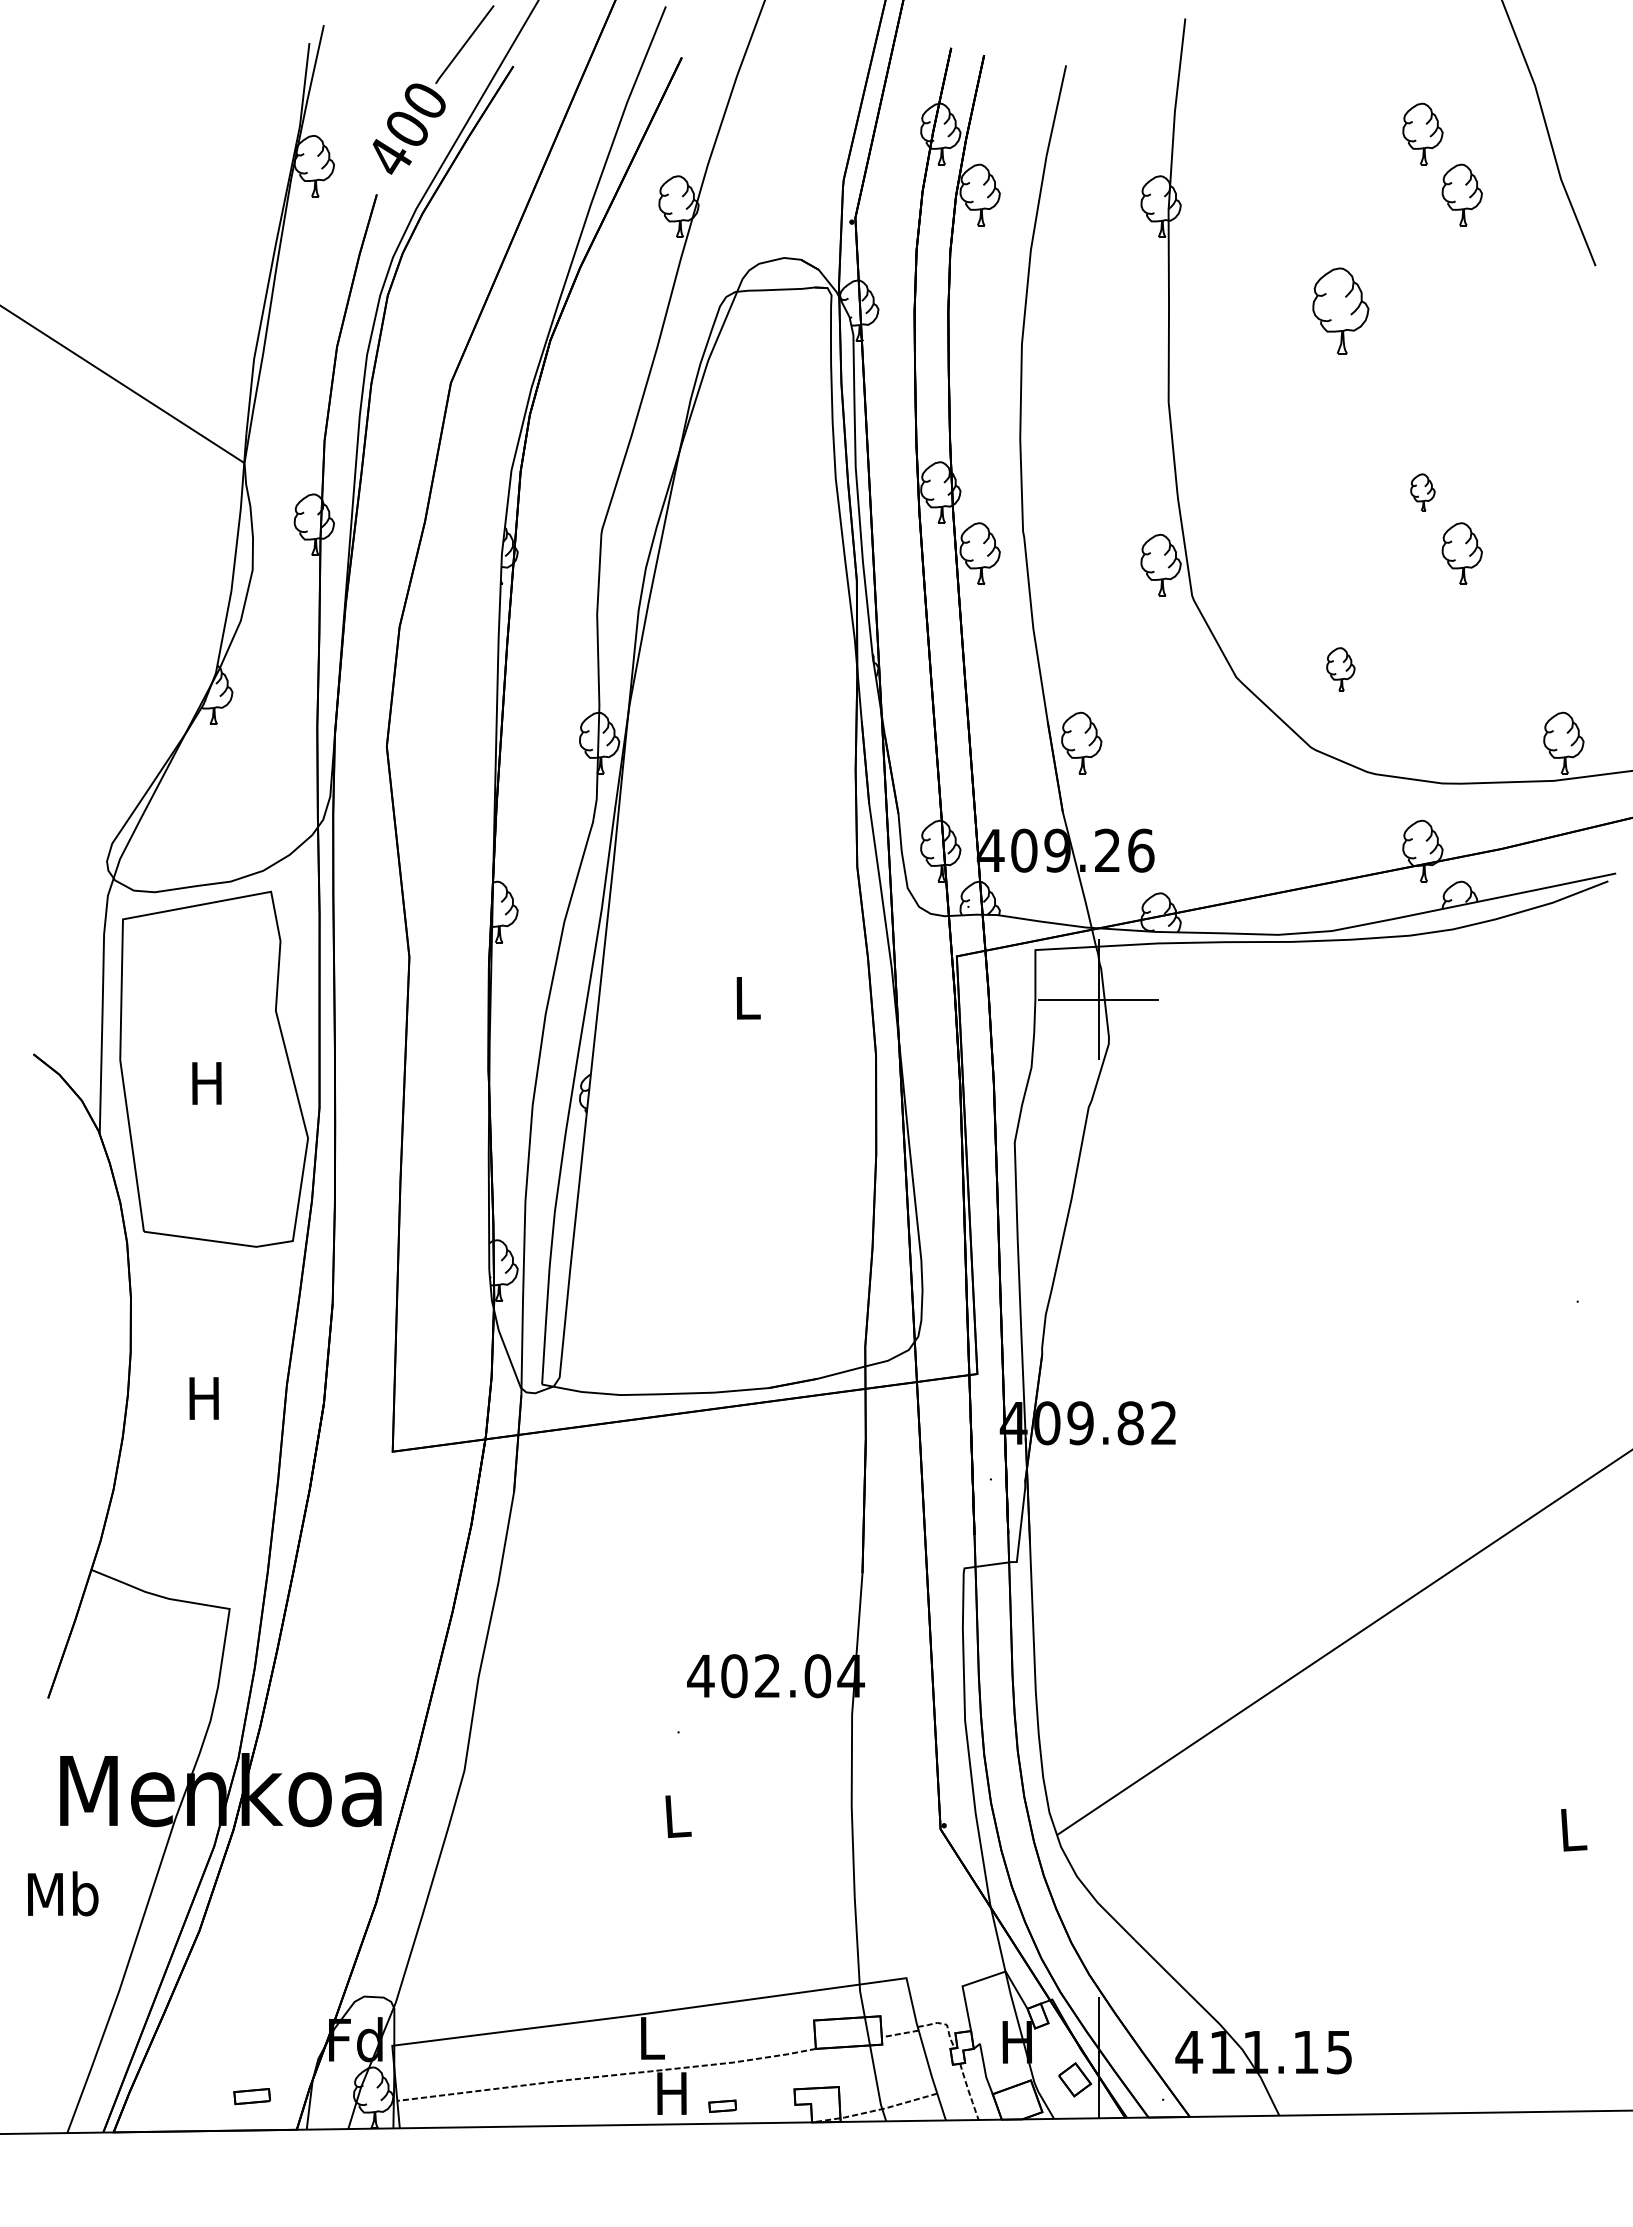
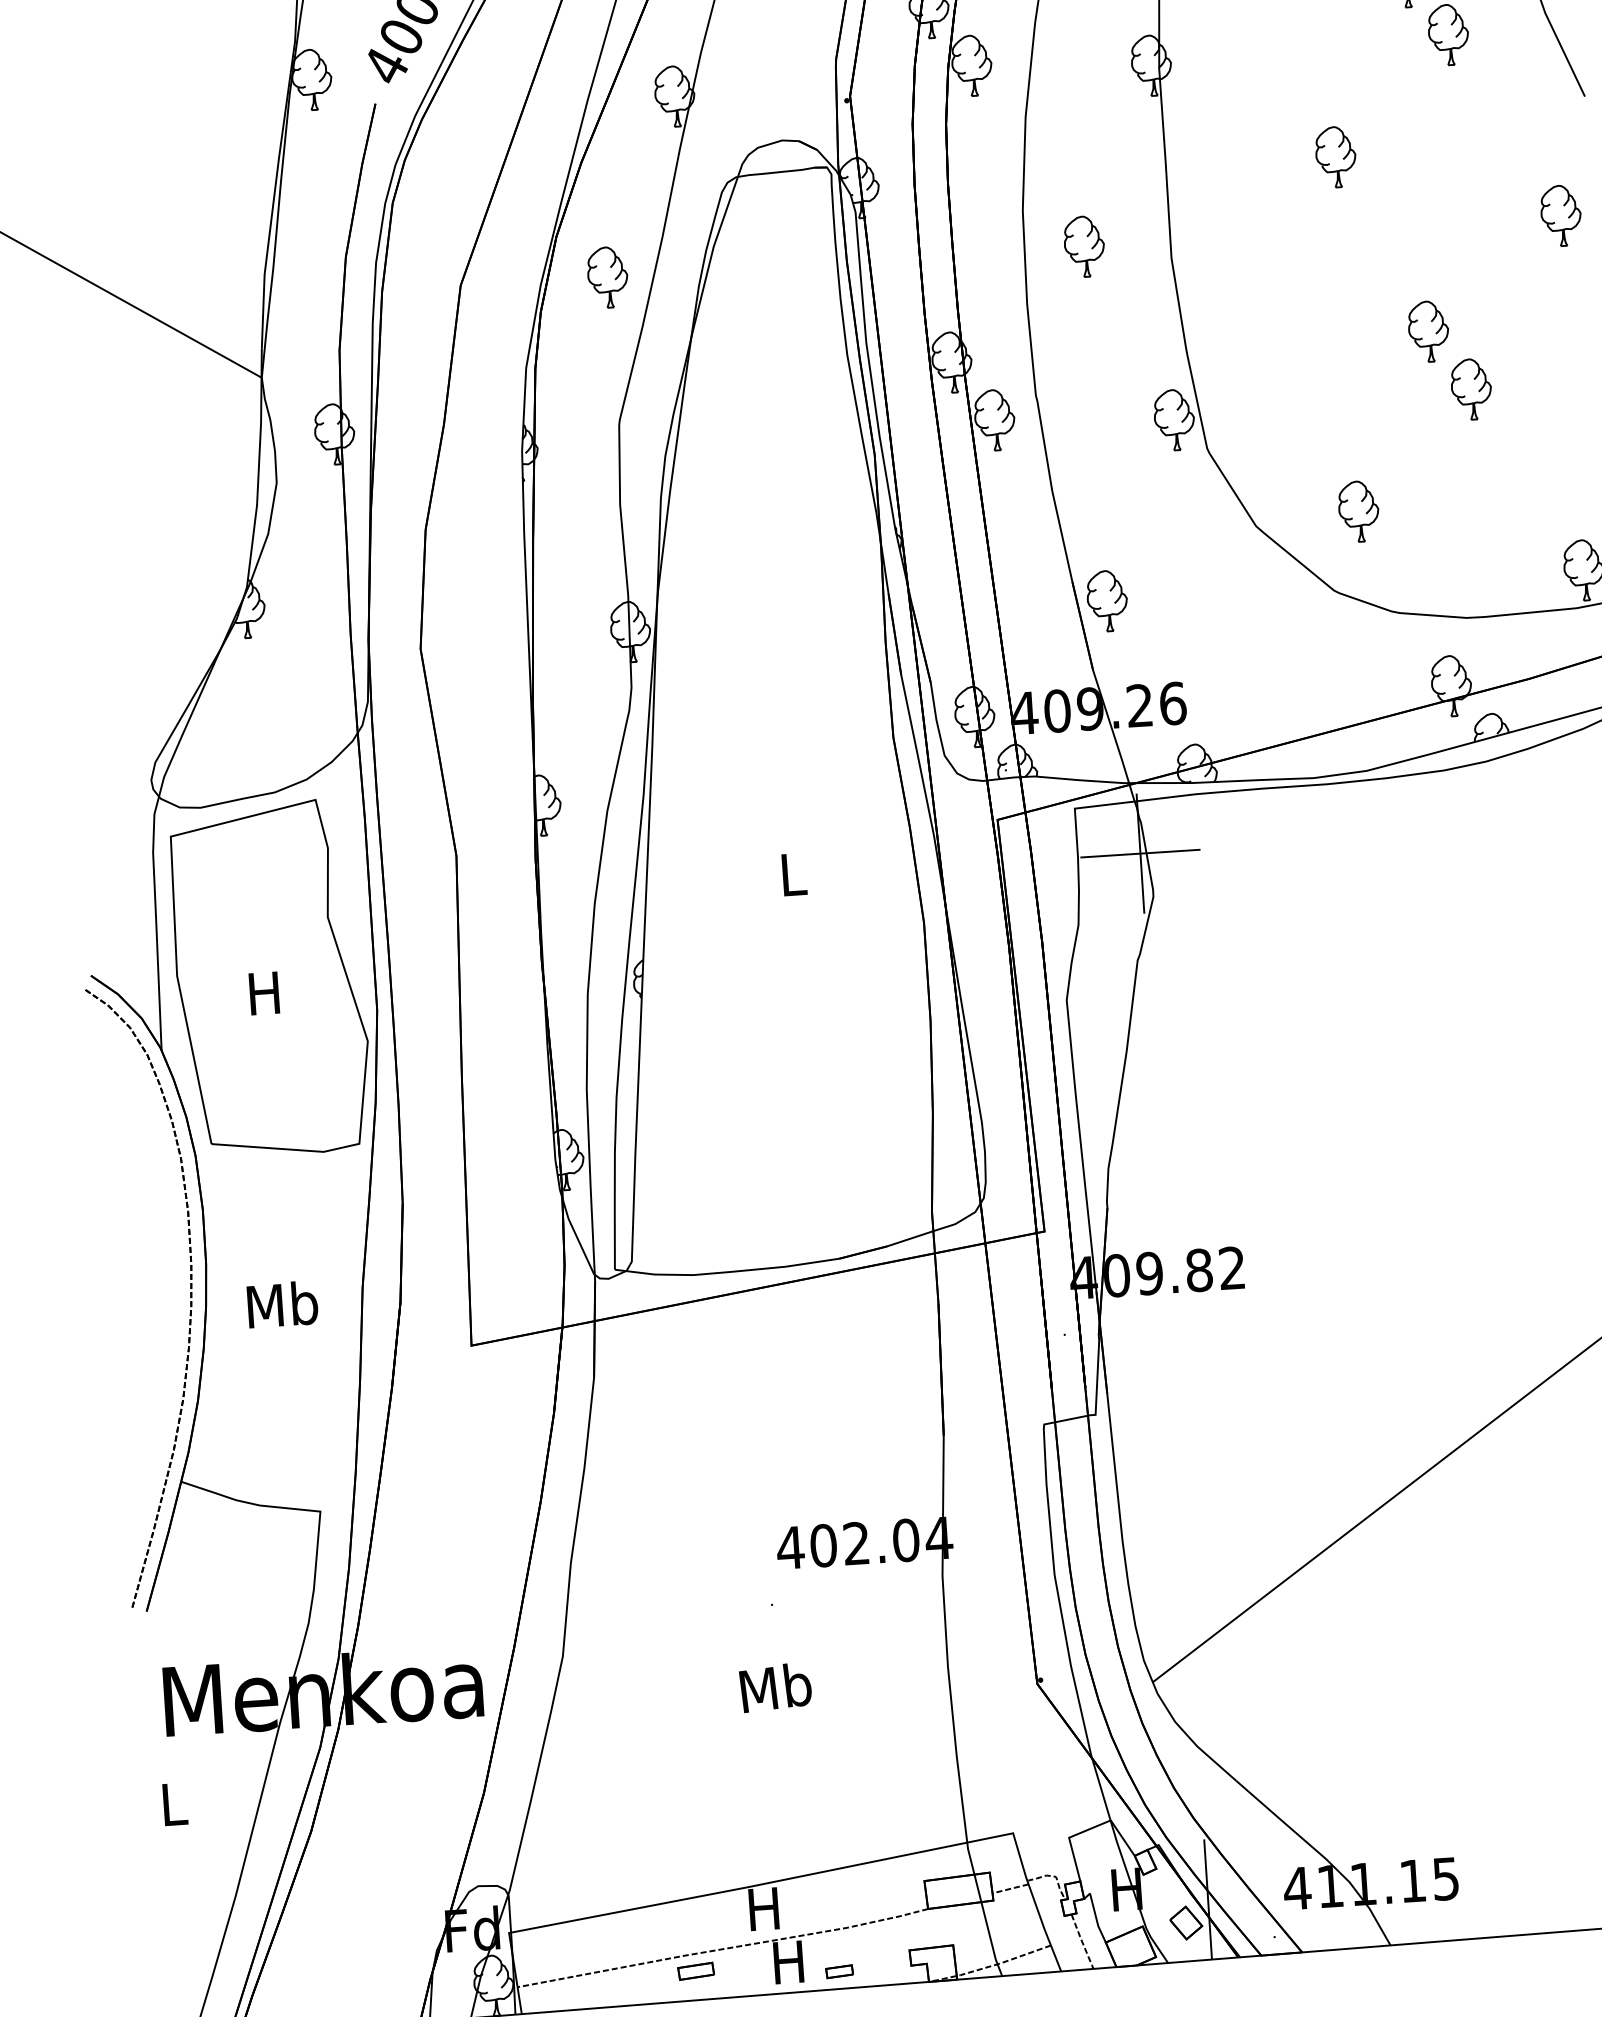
part: (1340, 310) -> (1335, 156), size x0.71
part: (599, 384) -> (607, 277), added
part: (1081, 384) -> (1084, 246), added
part: (1563, 384) -> (1560, 215), added
part: (1422, 492) -> (1428, 331), size x1.67
part: (1340, 669) -> (1358, 511), size x1.43
part: (112, 1380) -> (189, 1293), added
text: (205, 1397) -> (282, 1304), H -> Mb
text: (676, 1815) -> (775, 1687), L -> Mb
text: (62, 1893) -> (173, 1803), Mb -> L
text: (650, 2038) -> (763, 1909), L -> H
part: (251, 2096) -> (695, 1971), moved

